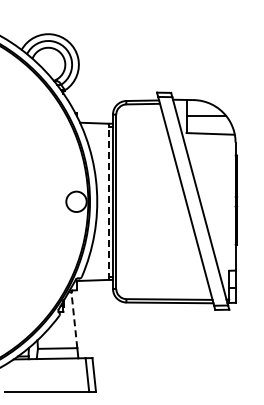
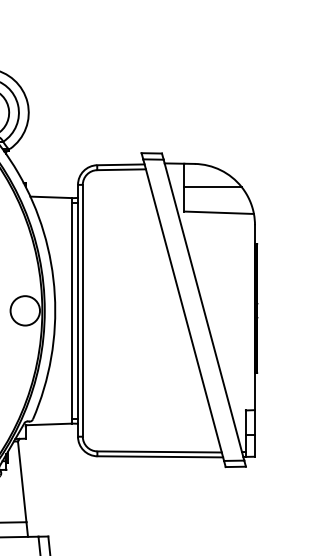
line: (108, 201) -> (71, 310), dashed -> solid
line: (74, 319) -> (22, 480), dashed -> solid

